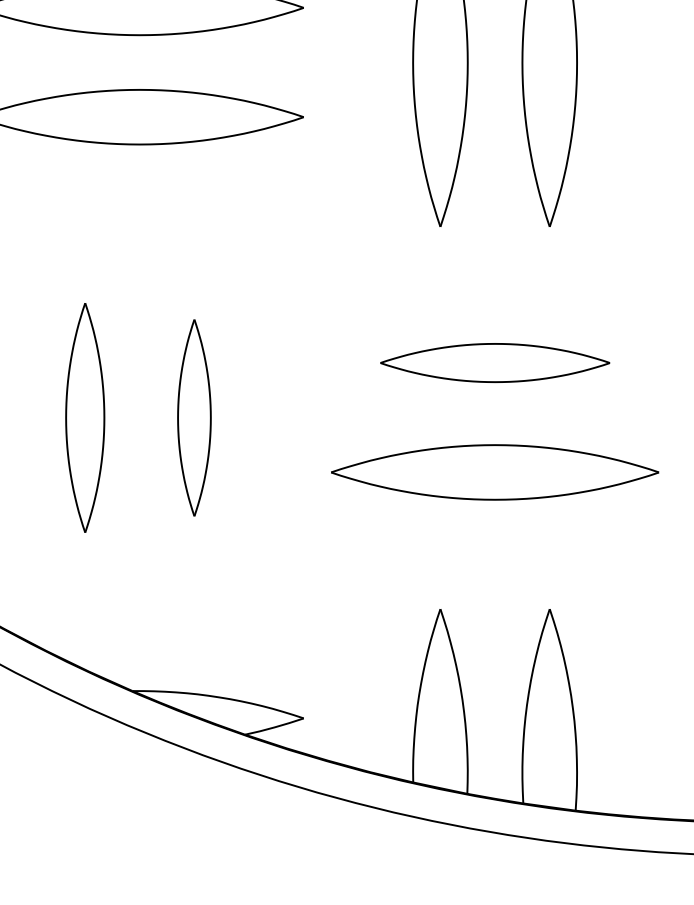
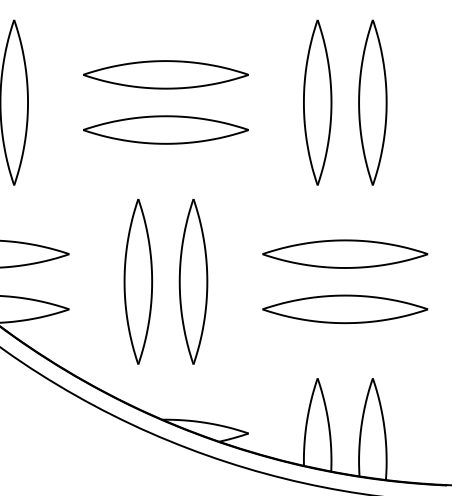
part: (495, 361) -> (345, 253), size x1.43
part: (85, 417) -> (138, 281), size x1.43
part: (194, 417) -> (193, 281), size x1.67

